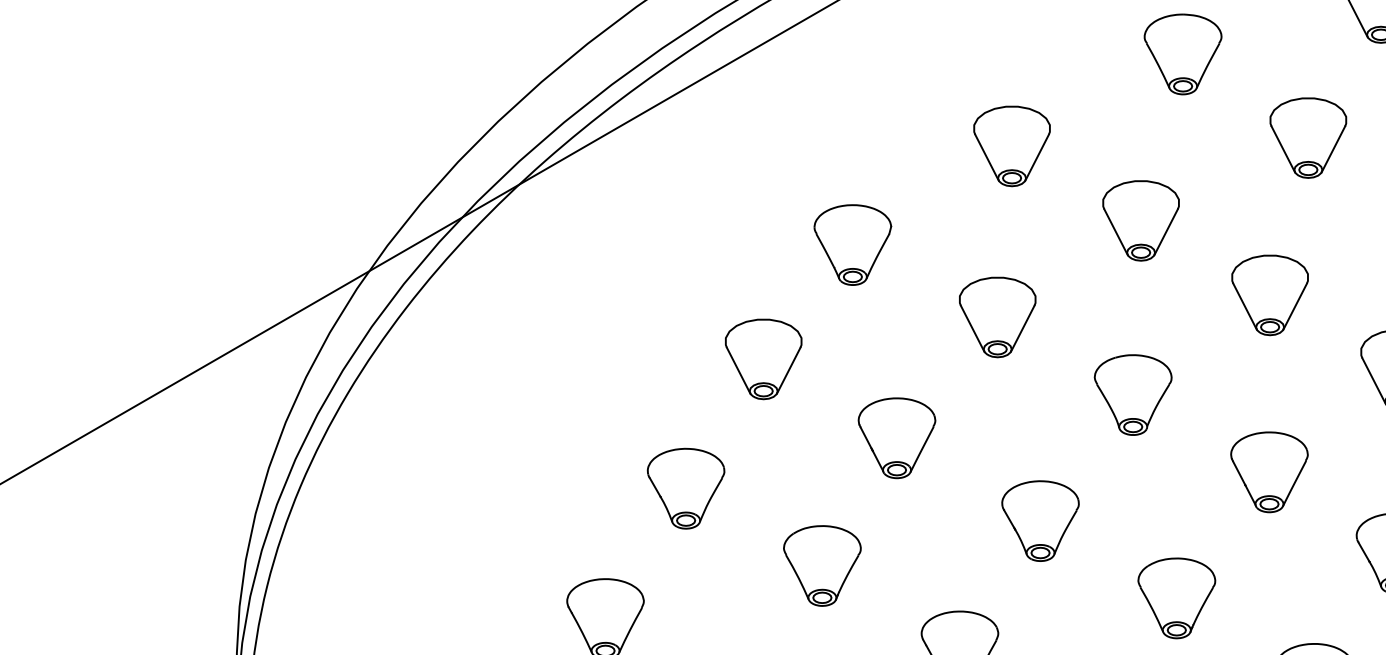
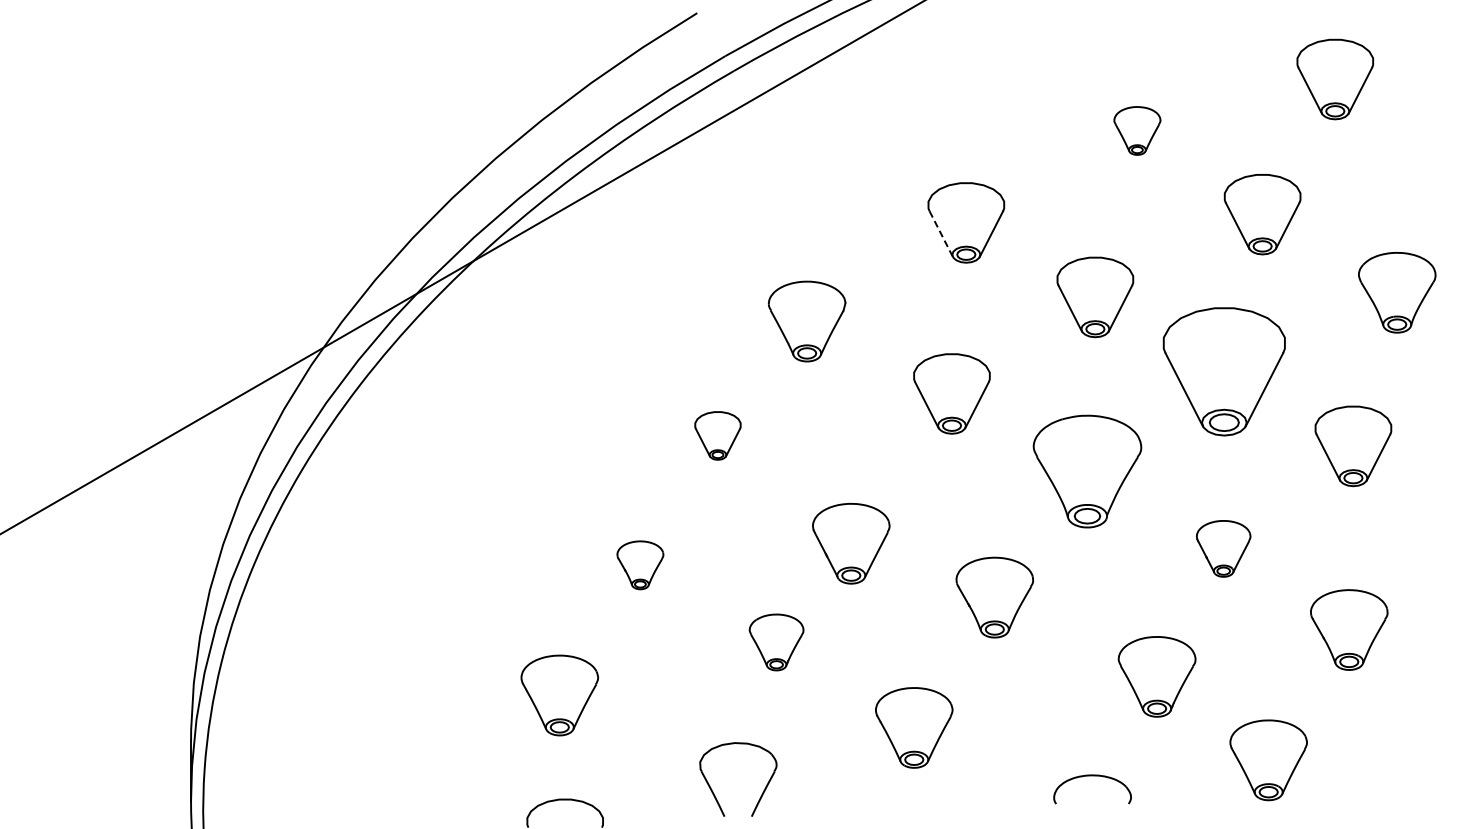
part: (1183, 54) -> (1137, 130), size x0.6
line: (987, 158) -> (941, 234), solid -> dashed
part: (1270, 295) -> (1224, 371), size x1.6
part: (763, 359) -> (717, 435), size x0.6
part: (1133, 395) -> (1087, 471), size x1.4
part: (897, 438) -> (851, 543), moved
part: (1269, 472) -> (1223, 548), size x0.7
part: (686, 489) -> (640, 565), size x0.6
part: (822, 566) -> (776, 642), size x0.7
part: (1176, 598) -> (1156, 676), moved

